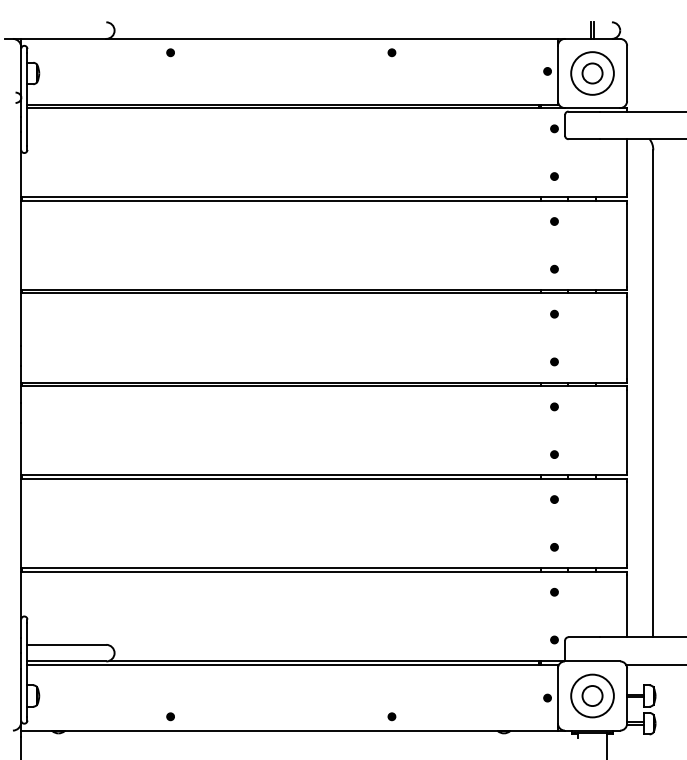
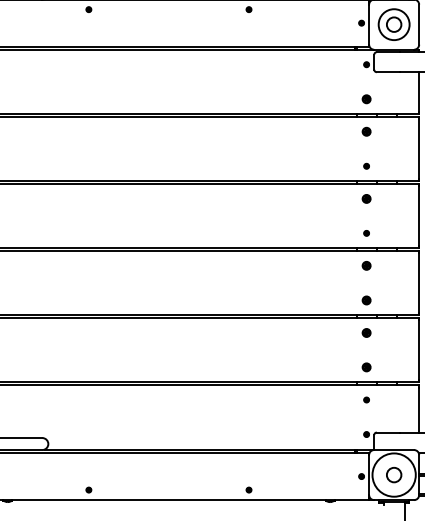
part: (554, 176) -> (366, 99), size x1.6
part: (554, 221) -> (366, 131), size x1.6
part: (554, 313) -> (366, 198), size x1.6
part: (554, 406) -> (366, 265), size x1.6
part: (554, 454) -> (366, 300), size x1.6
part: (554, 499) -> (366, 332), size x1.6
part: (554, 547) -> (366, 367), size x1.6
circle: (592, 695) -> (394, 474), size x1.4

